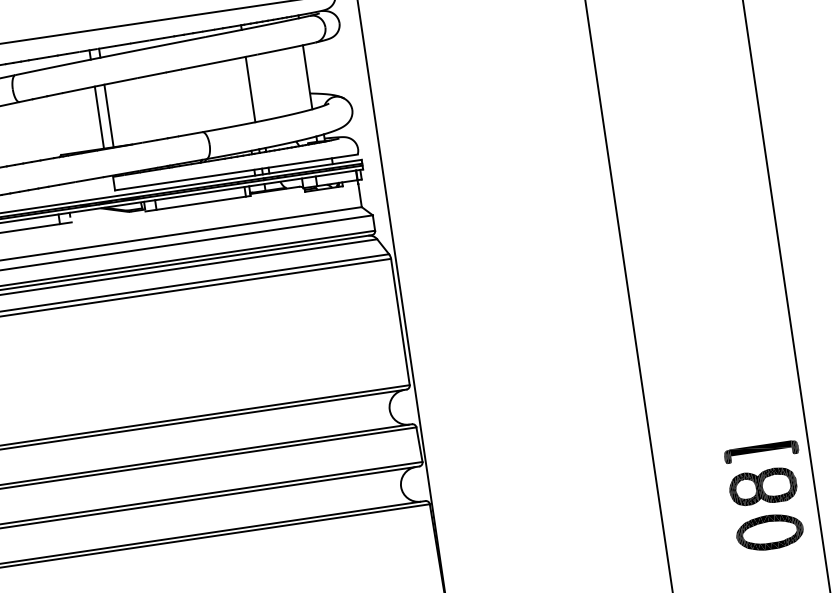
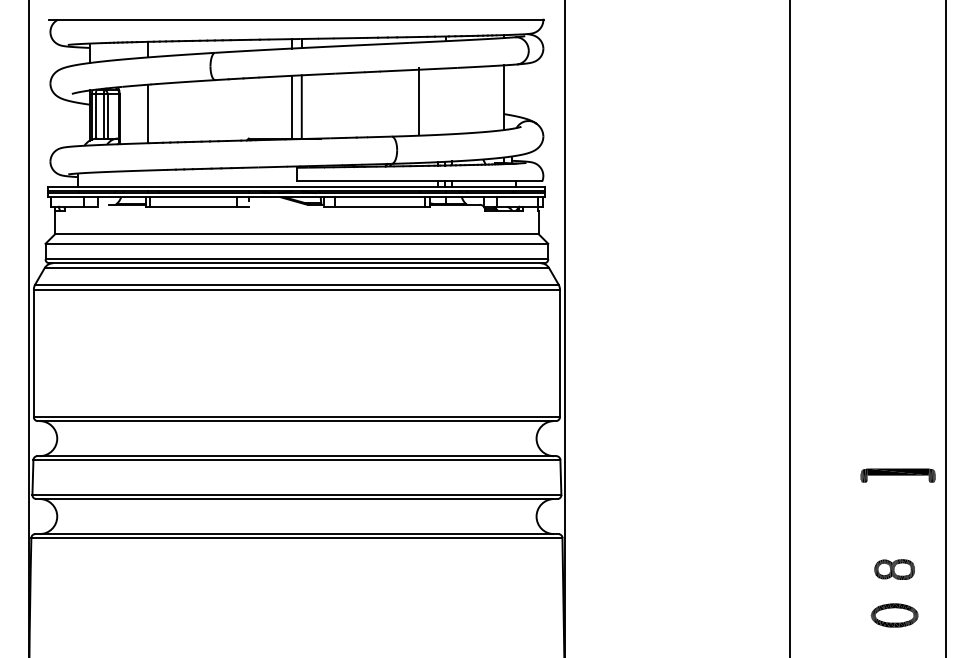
line: (250, 89) -> (418, 101), moved
part: (760, 451) -> (897, 475), moved
part: (762, 486) -> (894, 569), size x0.6
part: (769, 532) -> (894, 615), size x0.7

